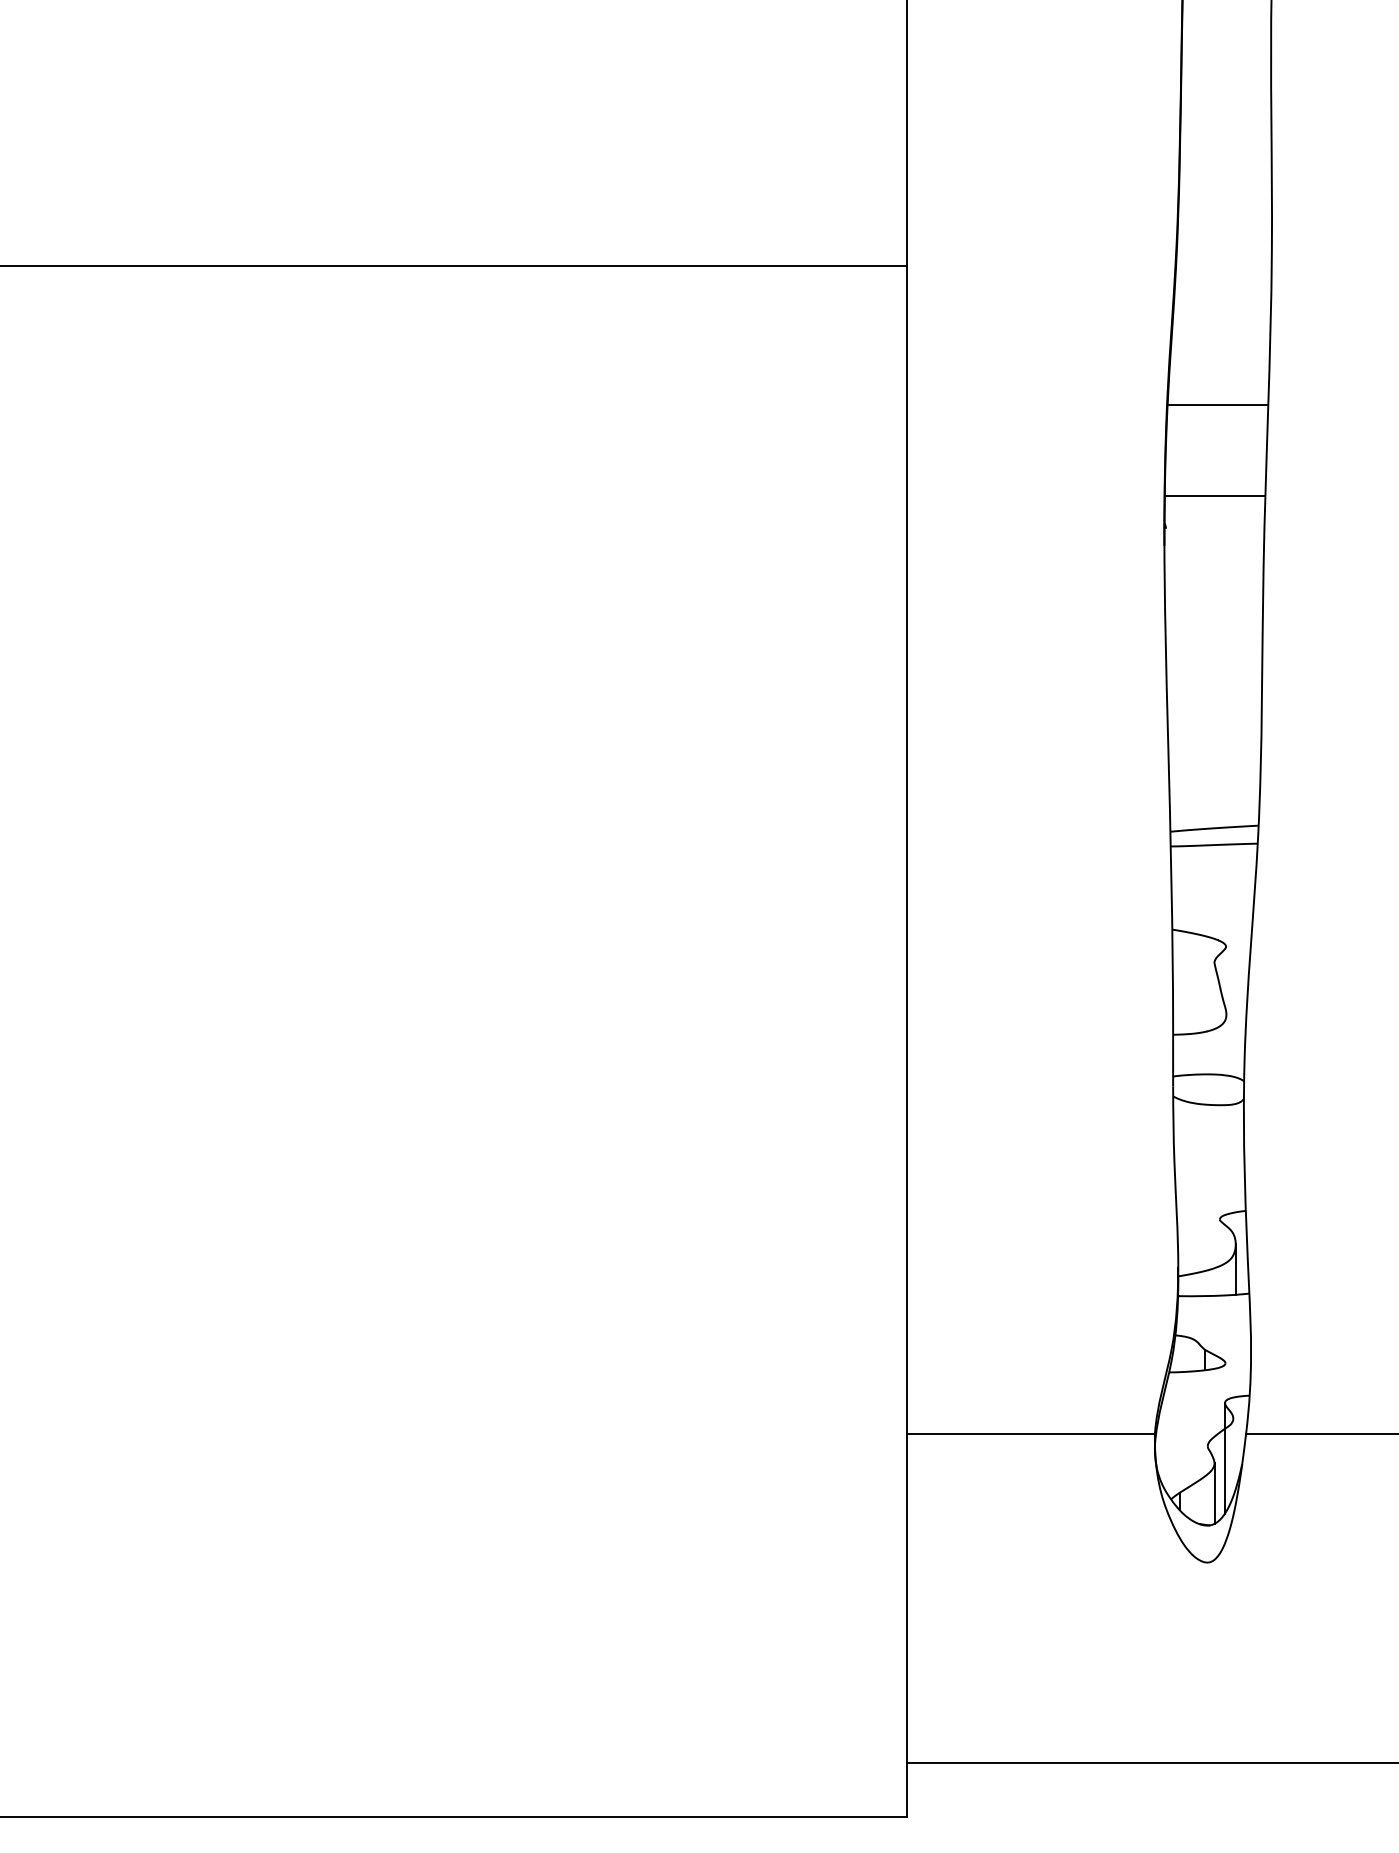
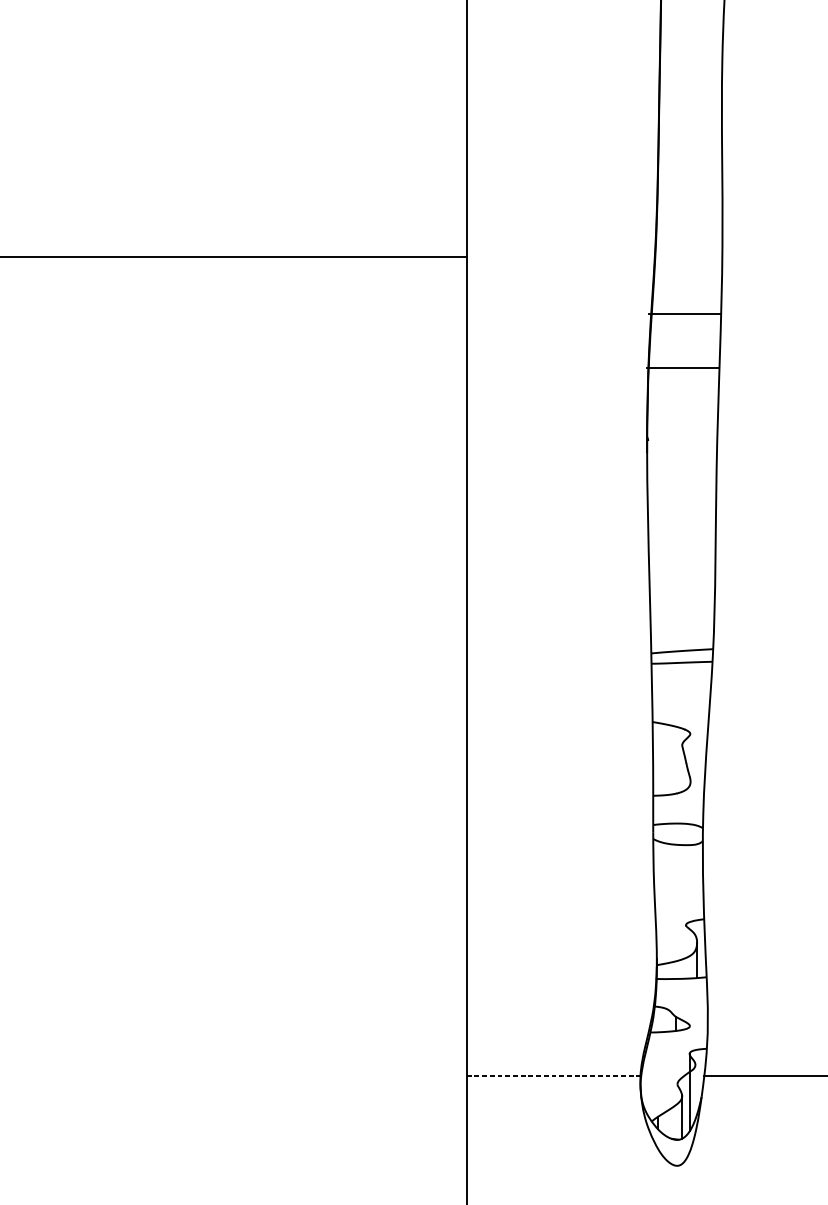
line: (1217, 405) -> (684, 314), moved
line: (1214, 496) -> (682, 367), moved
line: (1031, 1433) -> (553, 1075), solid -> dashed

